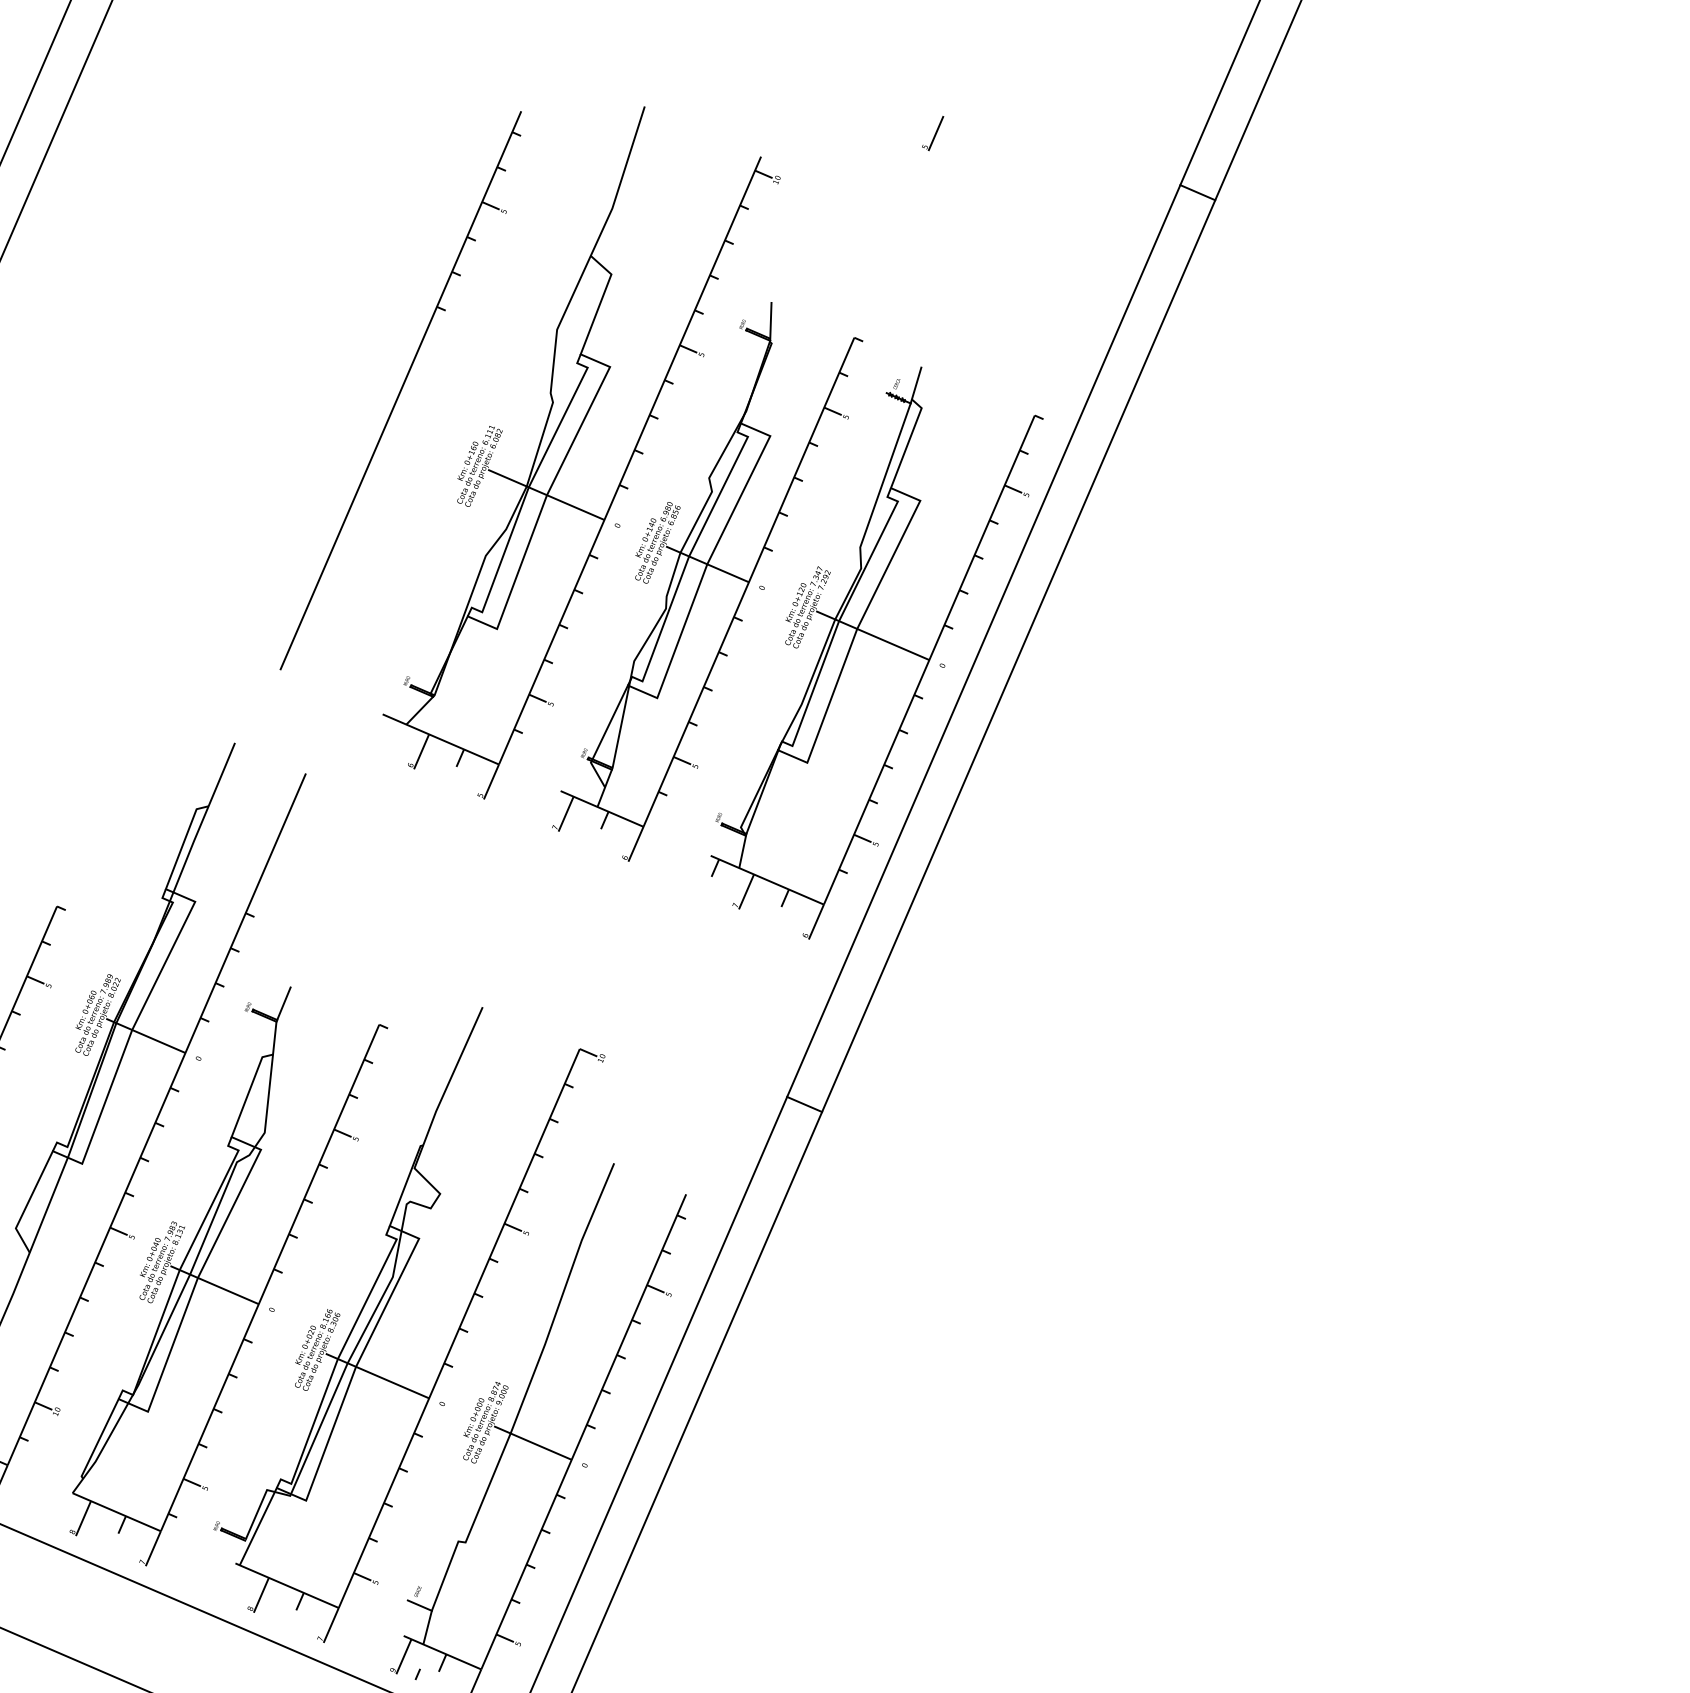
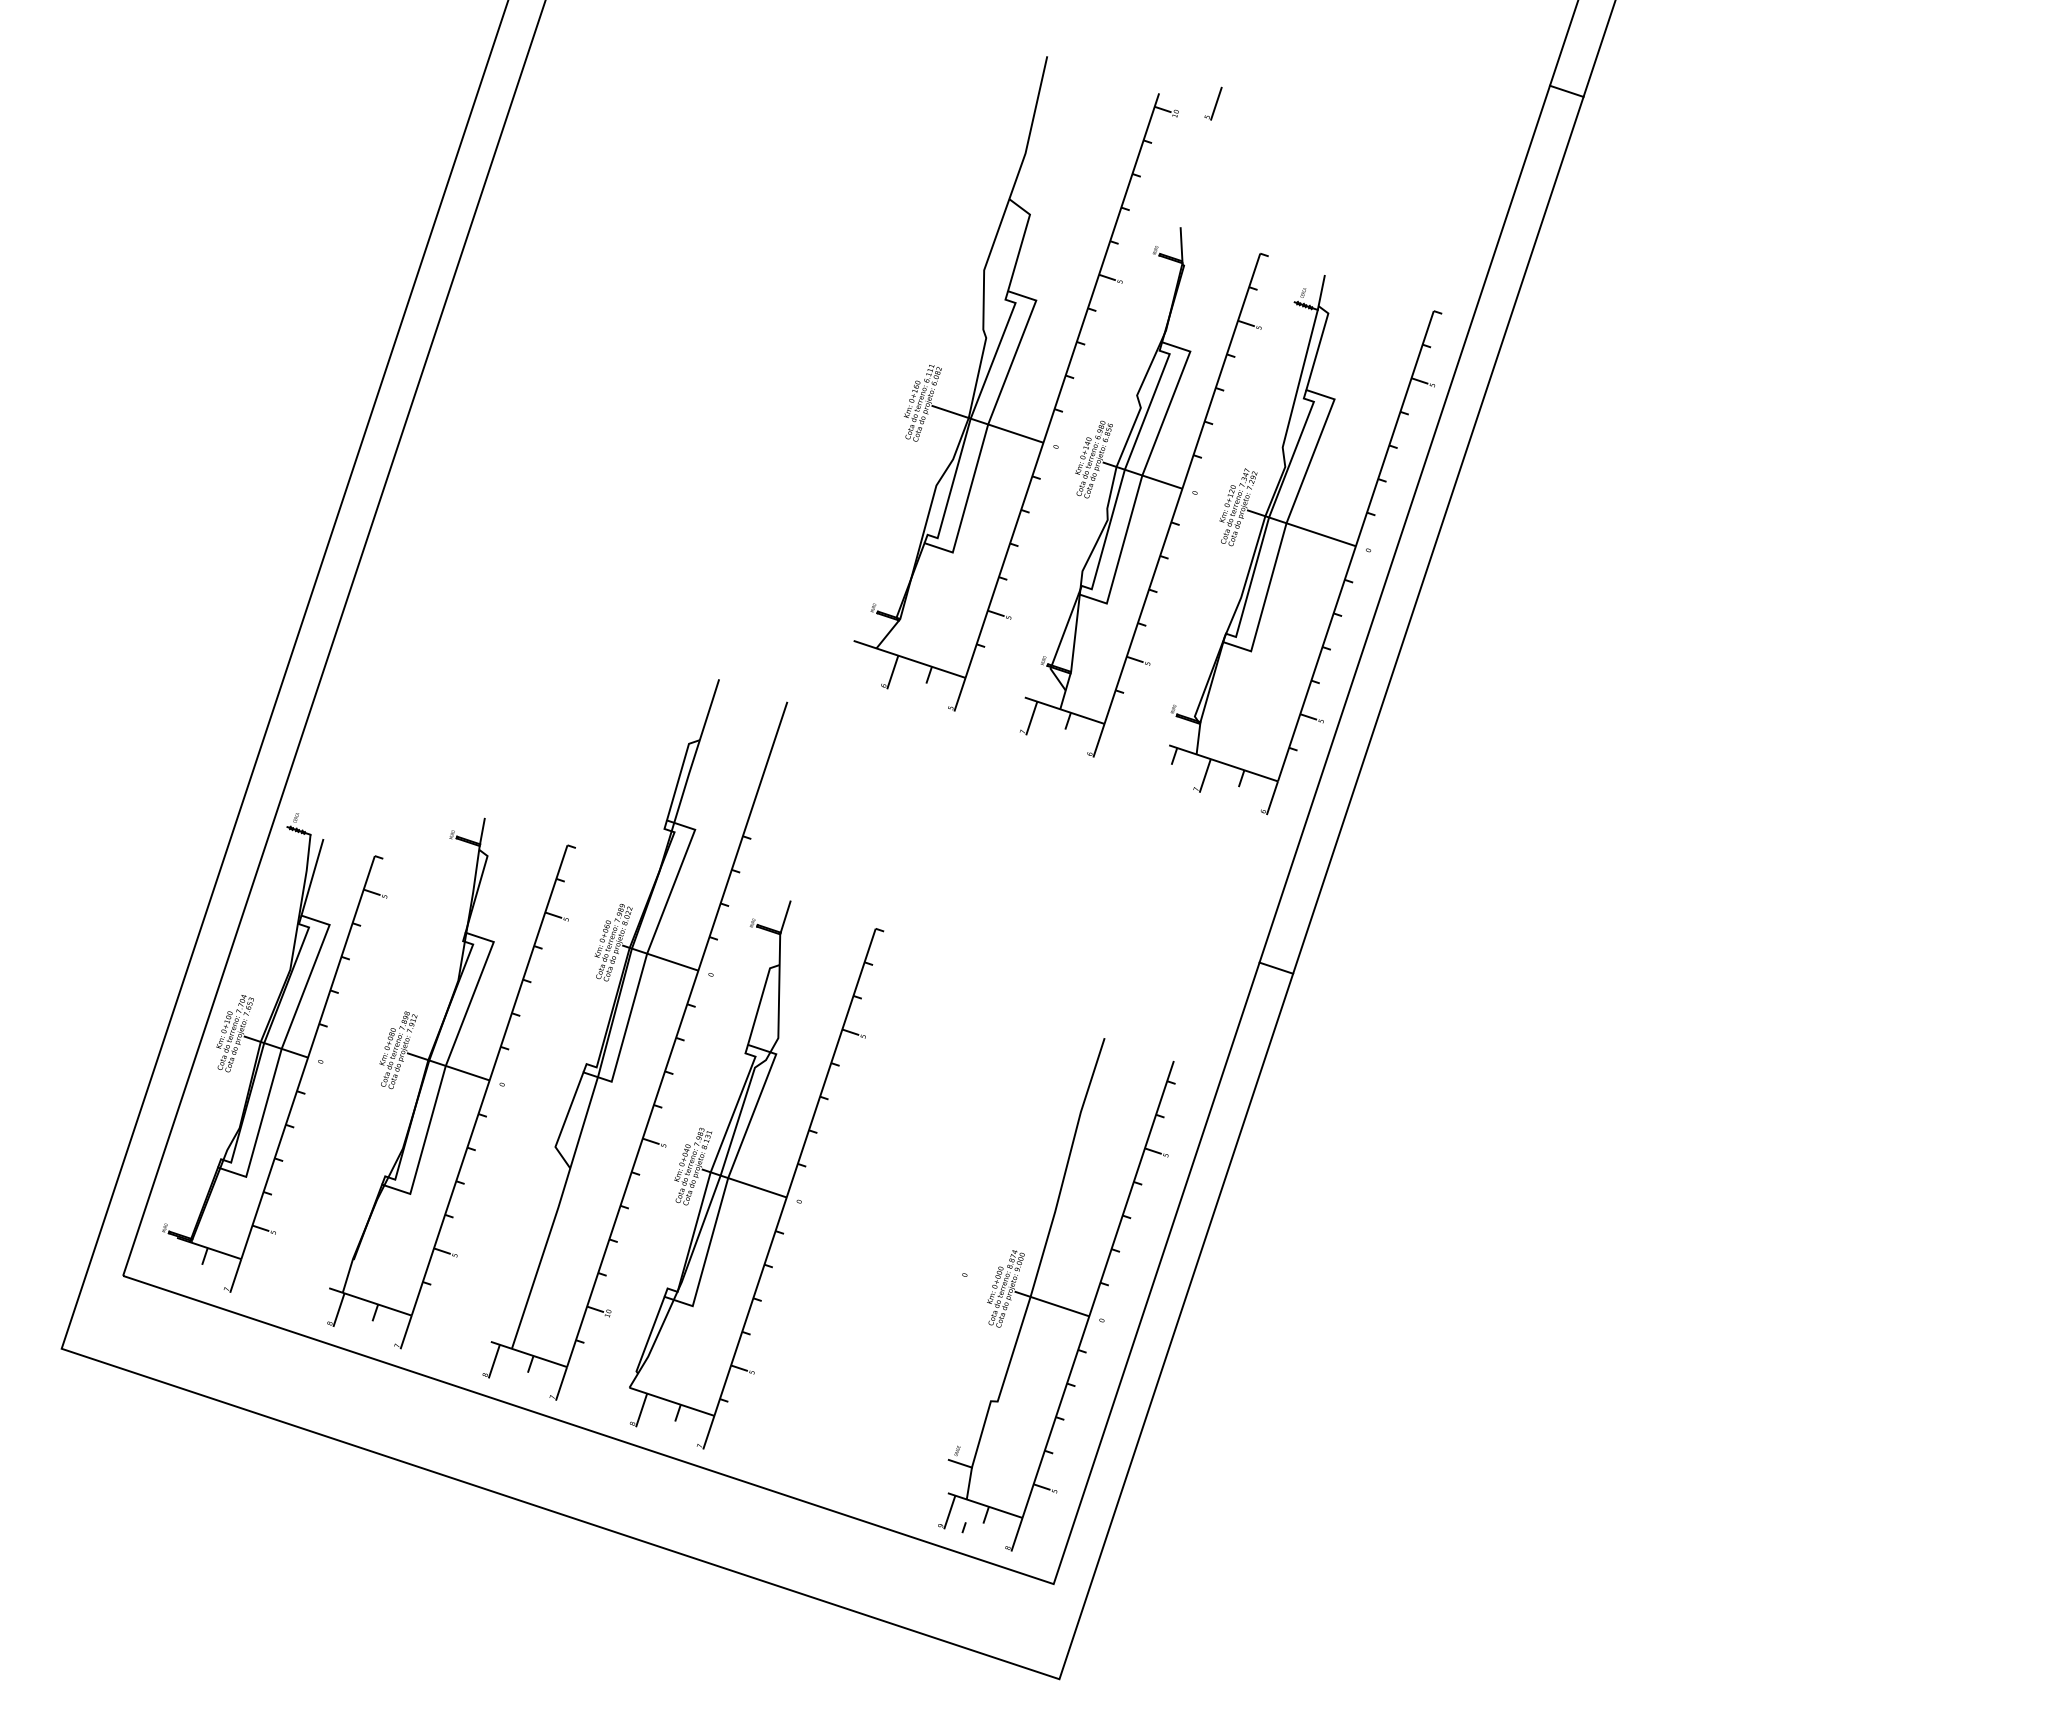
part: (932, 132) -> (1213, 103), moved
part: (401, 390) -> (844, 339), removed
part: (384, 1312) -> (903, 1195), removed

